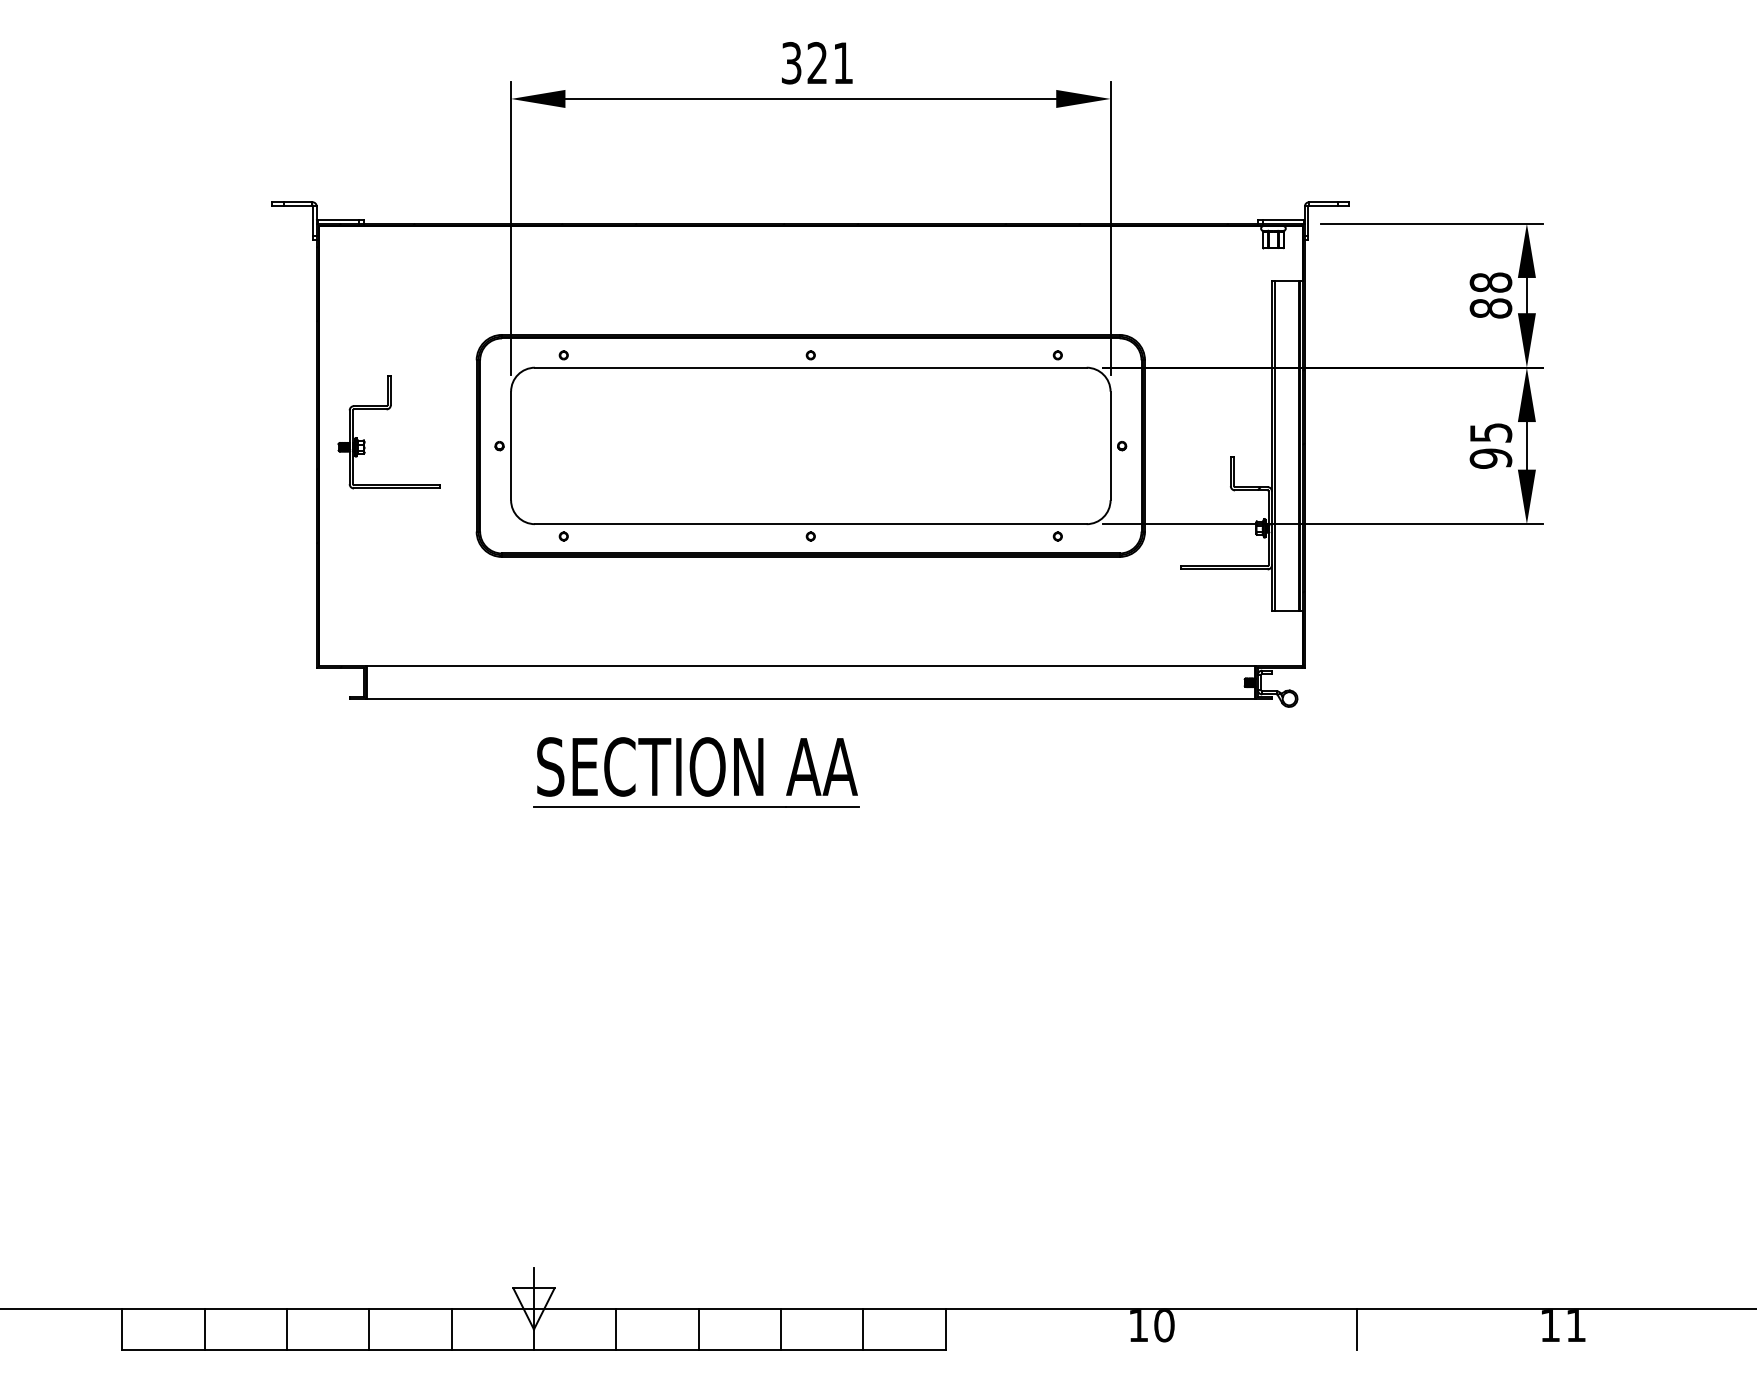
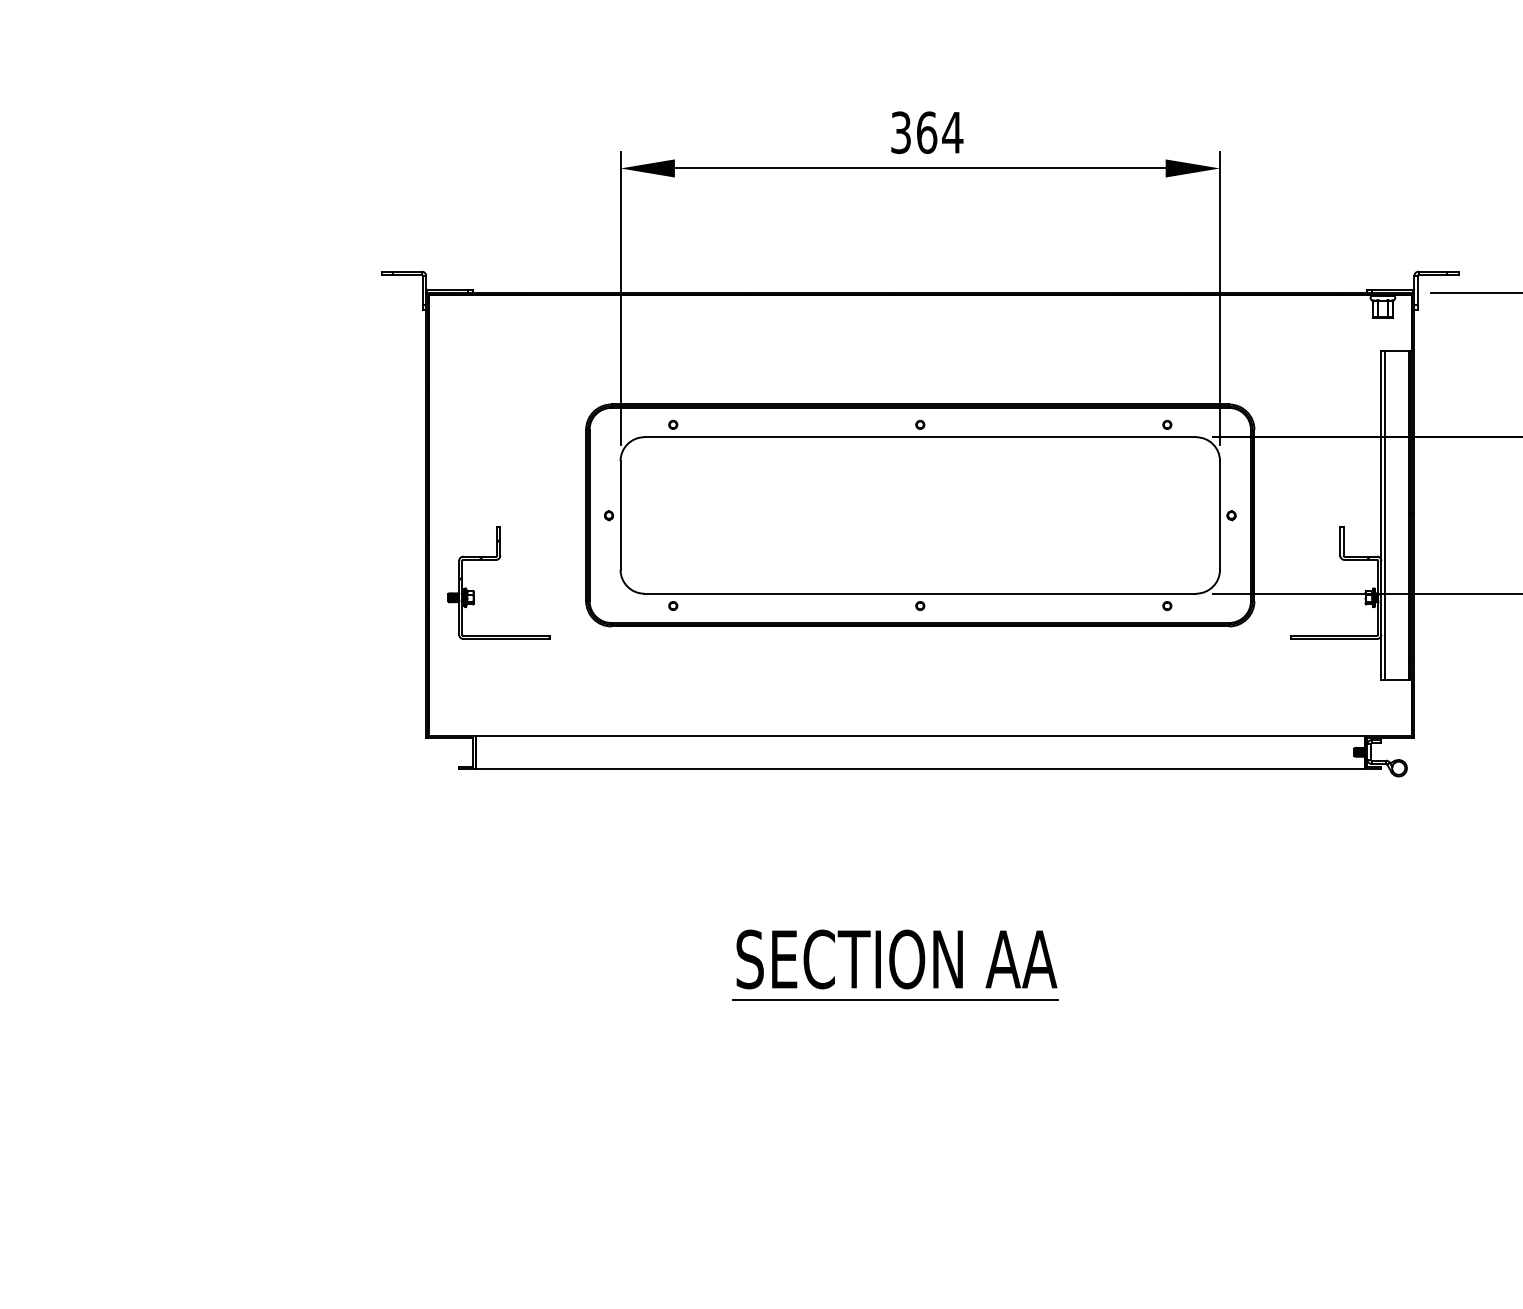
text: (830, 63) -> (939, 133), 321 -> 364
part: (387, 410) -> (496, 561), moved
part: (696, 772) -> (895, 965), moved

